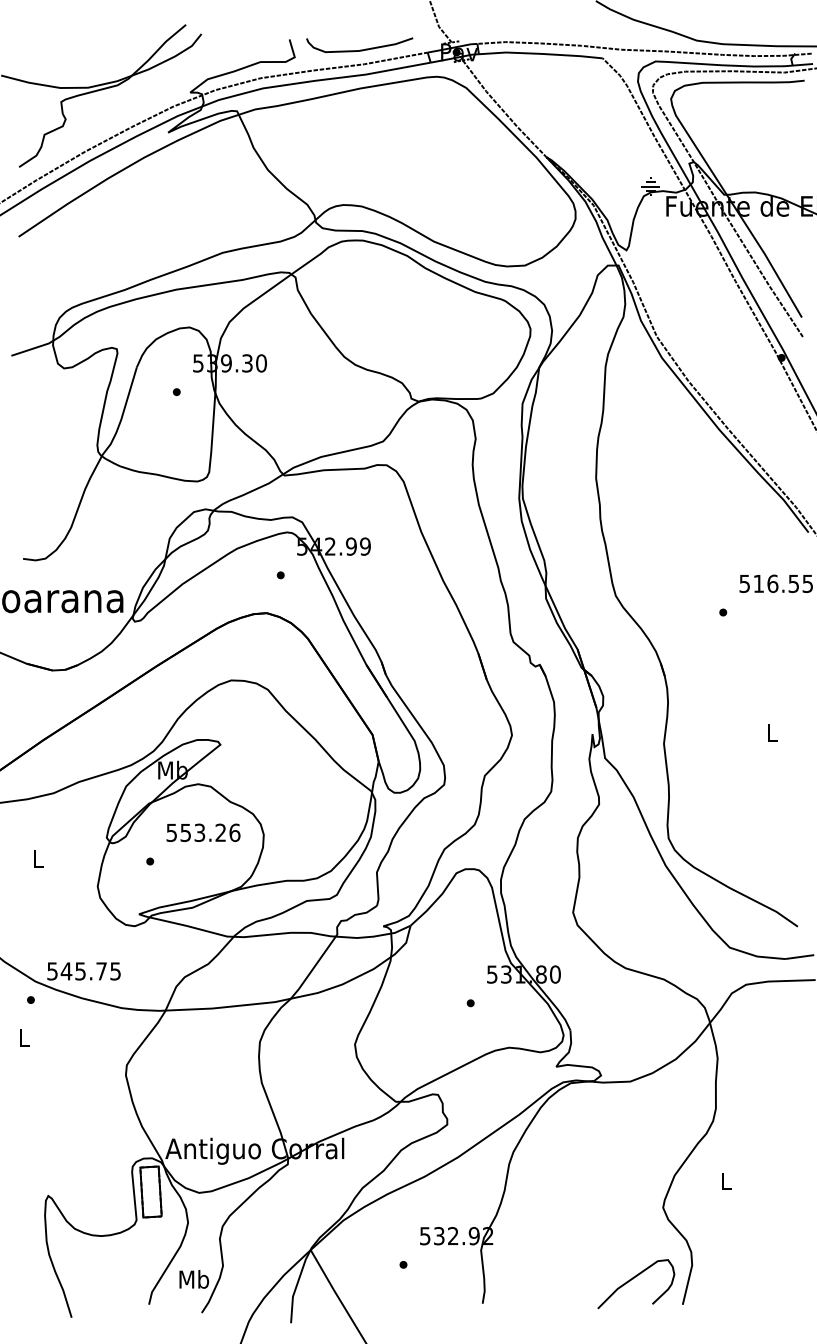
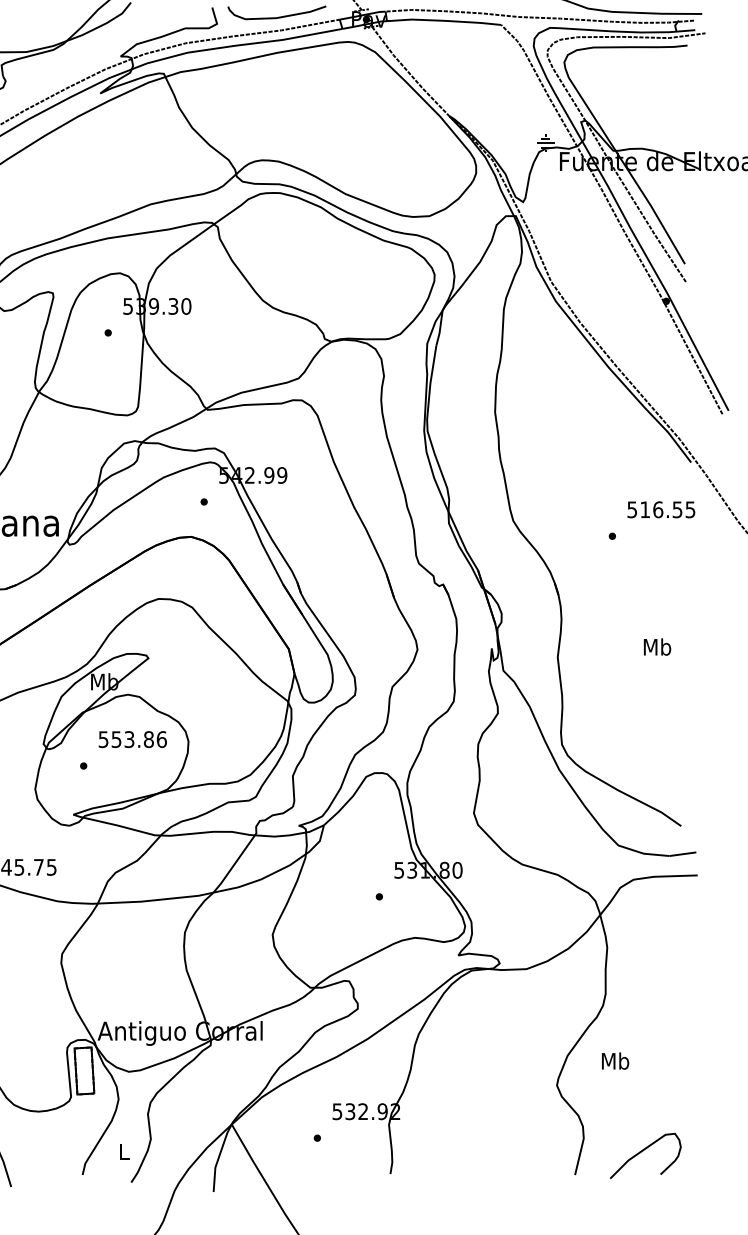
text: (771, 732) -> (656, 646), L -> Mb
text: (220, 832) -> (148, 739), 553.26 -> 553.86
text: (726, 1180) -> (615, 1060), L -> Mb
text: (194, 1279) -> (124, 1151), Mb -> L
curve: (633, 1279) -> (643, 1151), moved

